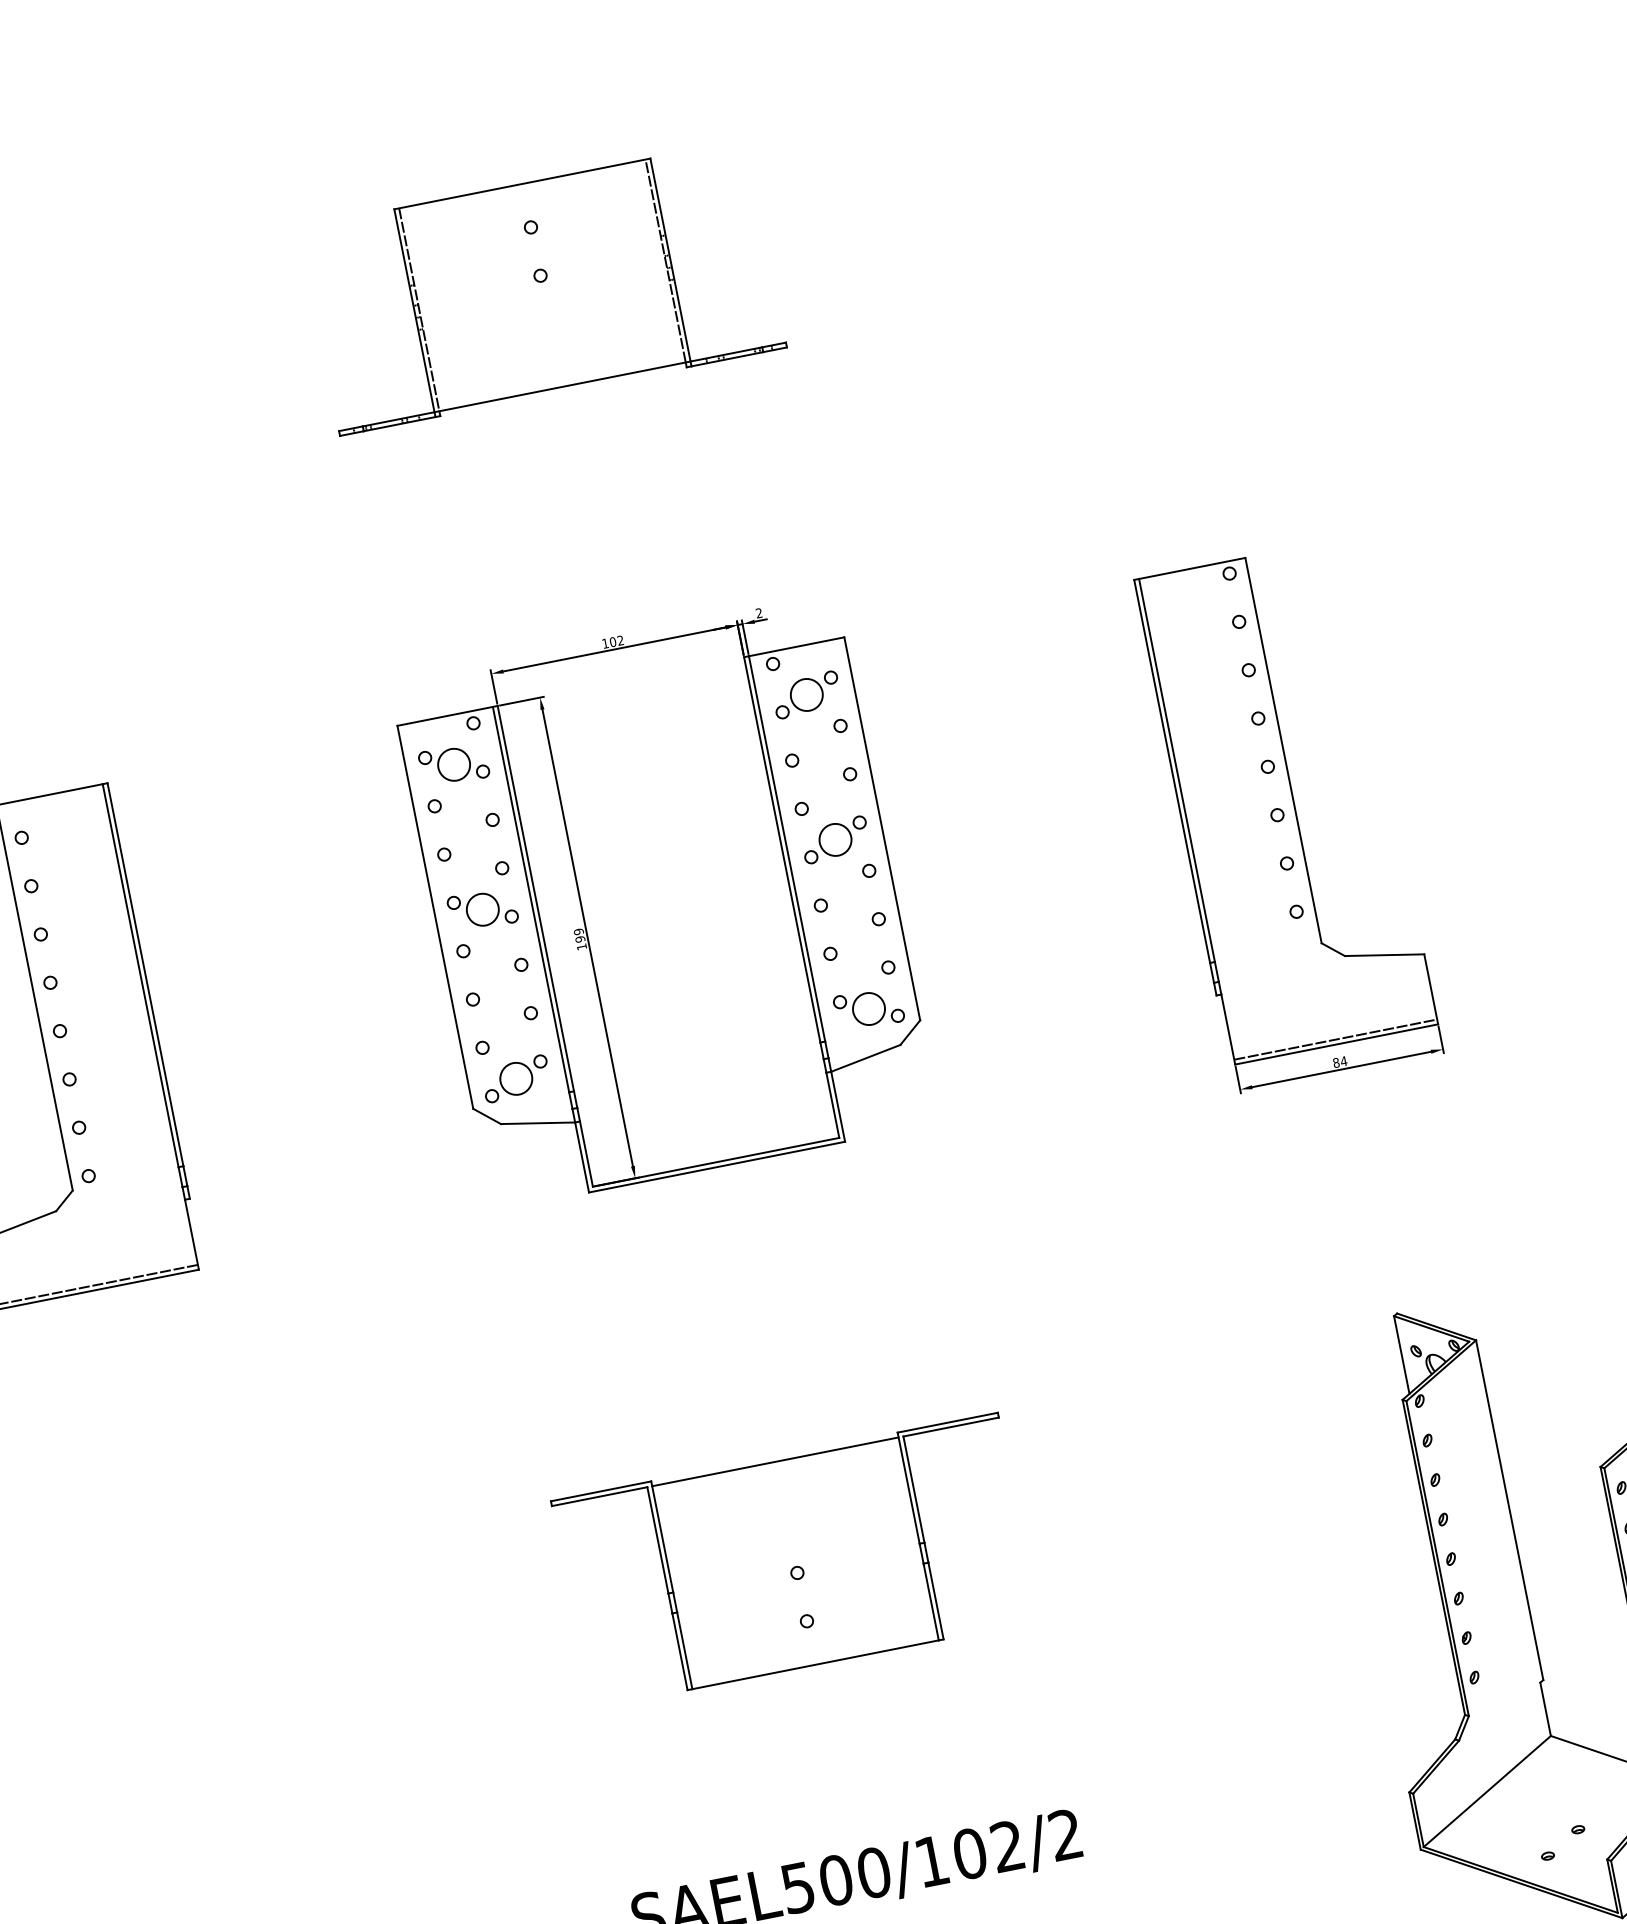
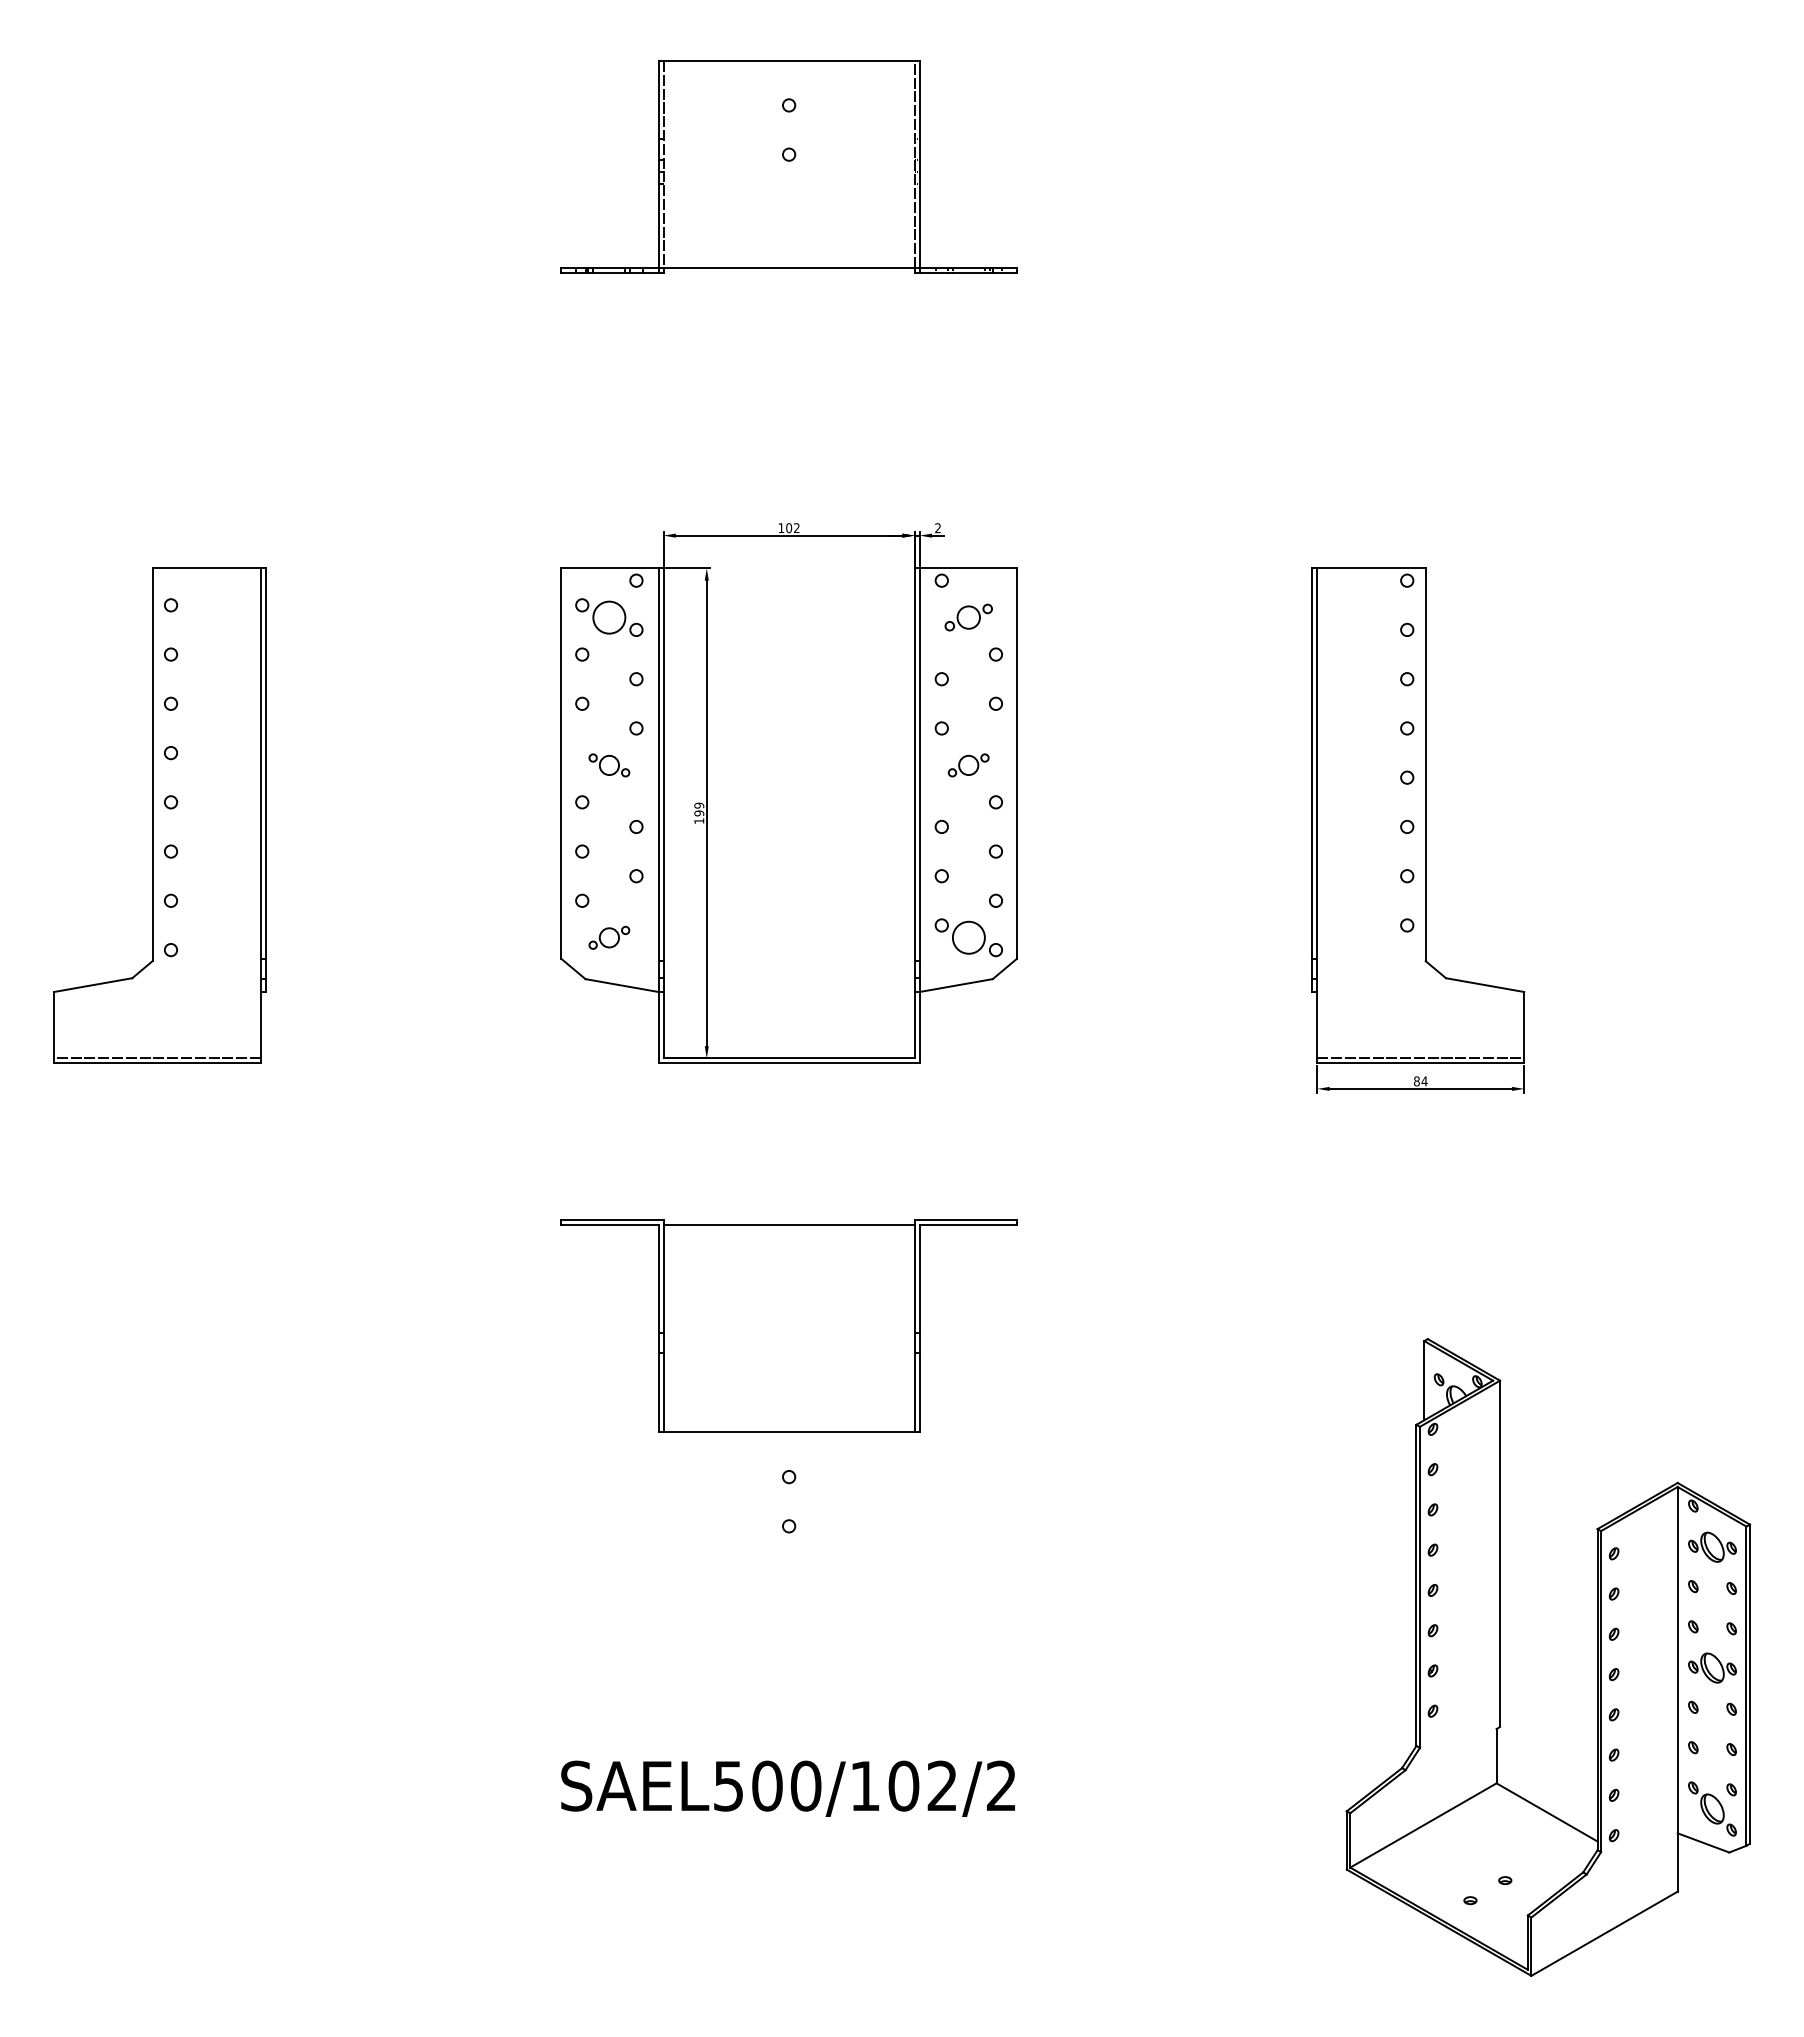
part: (806, 694) -> (968, 617), size x0.7
part: (835, 840) -> (968, 765), size x0.6
part: (482, 909) -> (609, 765), size x0.6
part: (516, 1078) -> (609, 937), size x0.6
part: (794, 1560) -> (788, 1325), moved

